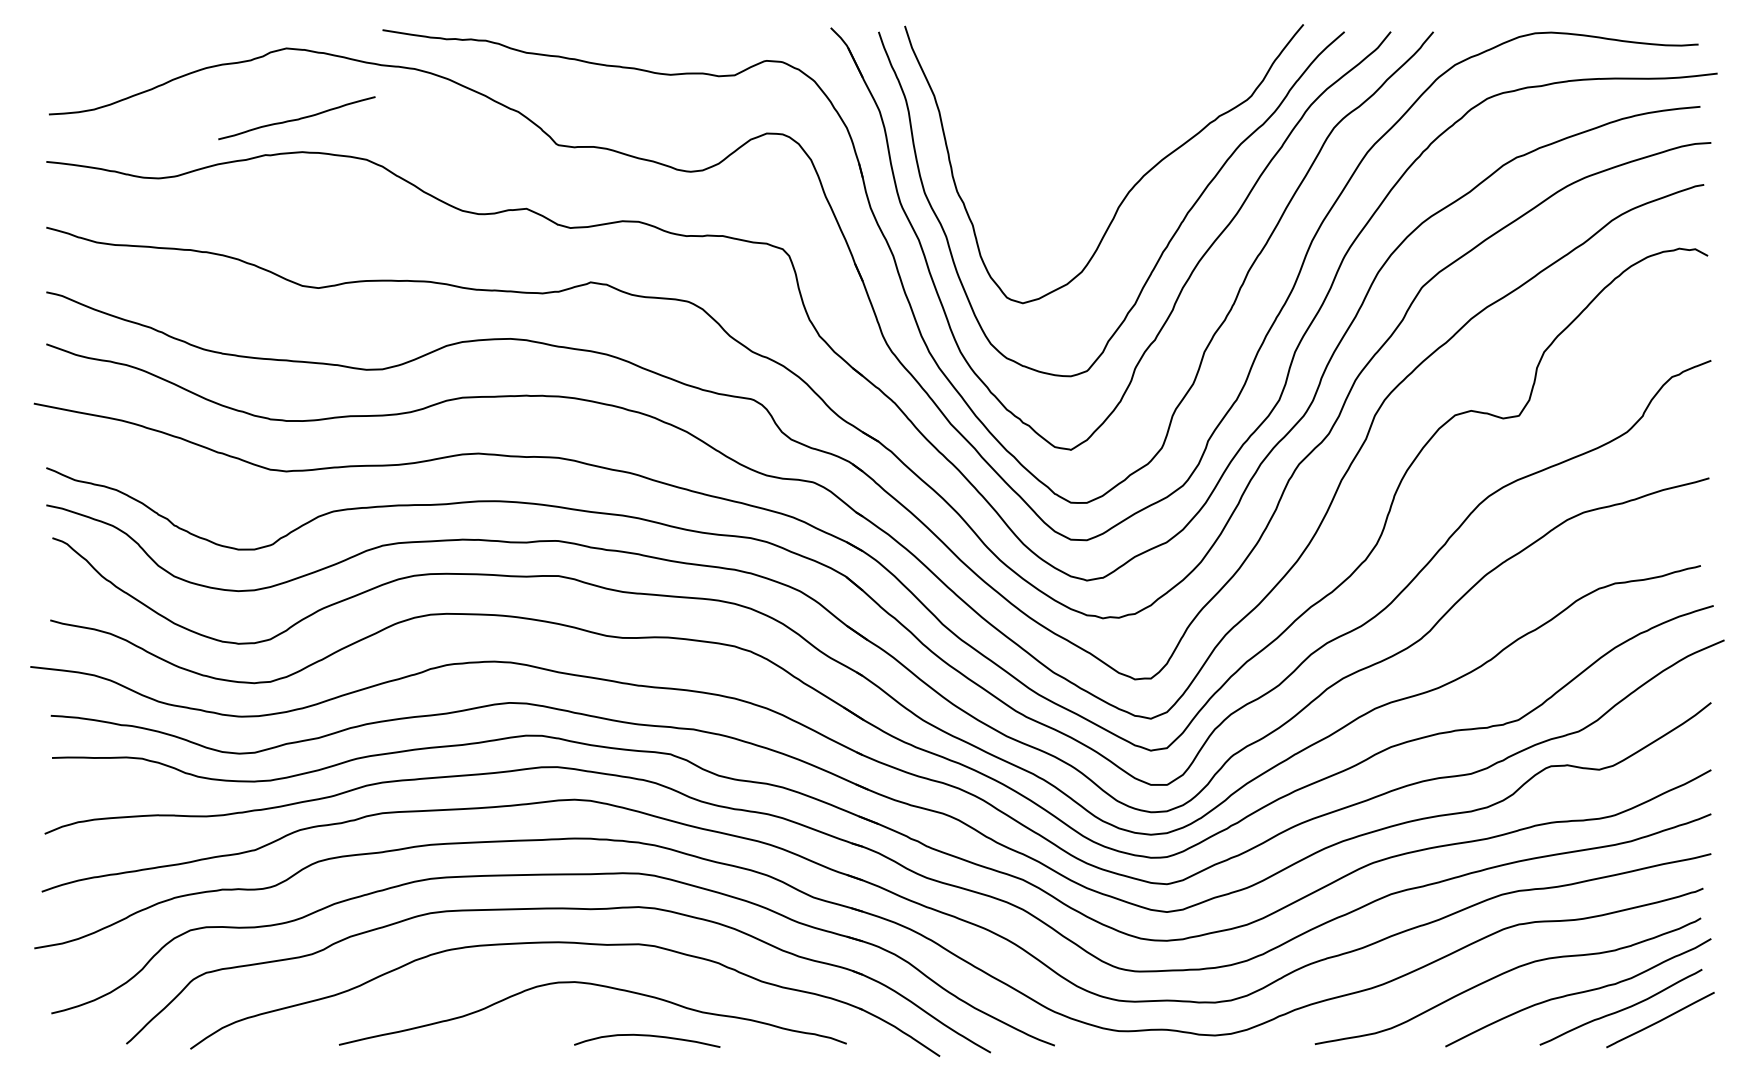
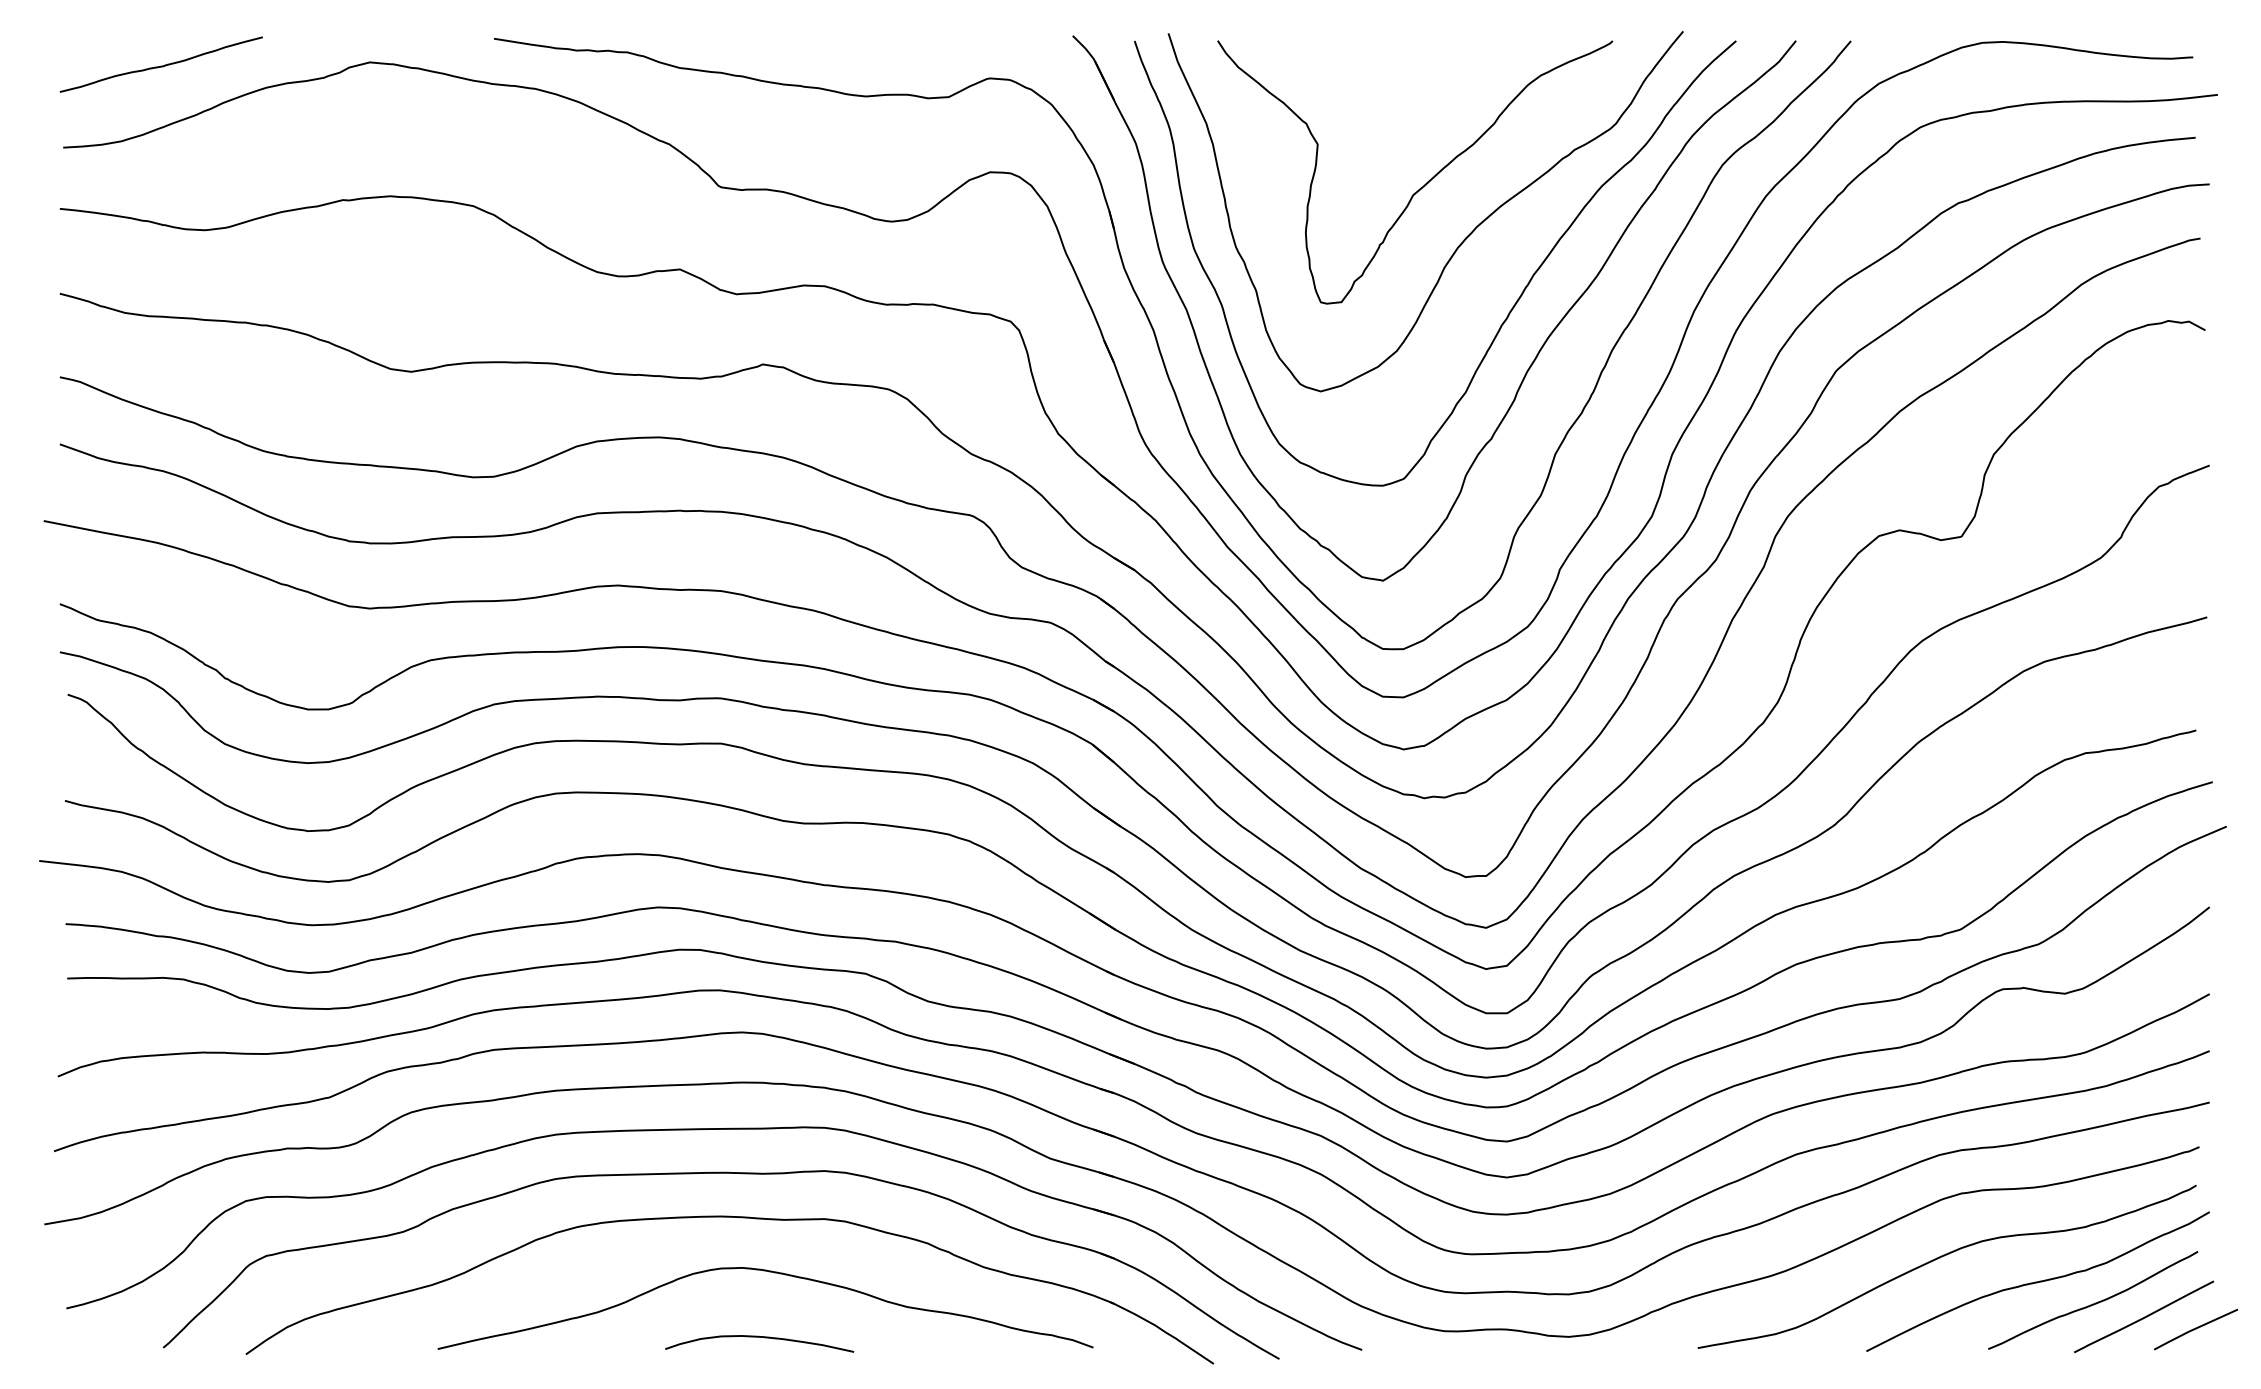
curve: (296, 118) -> (160, 65), moved
curve: (1104, 141) -> (1426, 182), added
line: (1700, 1029) -> (2195, 1329), added
curve: (647, 1036) -> (759, 1338), moved

